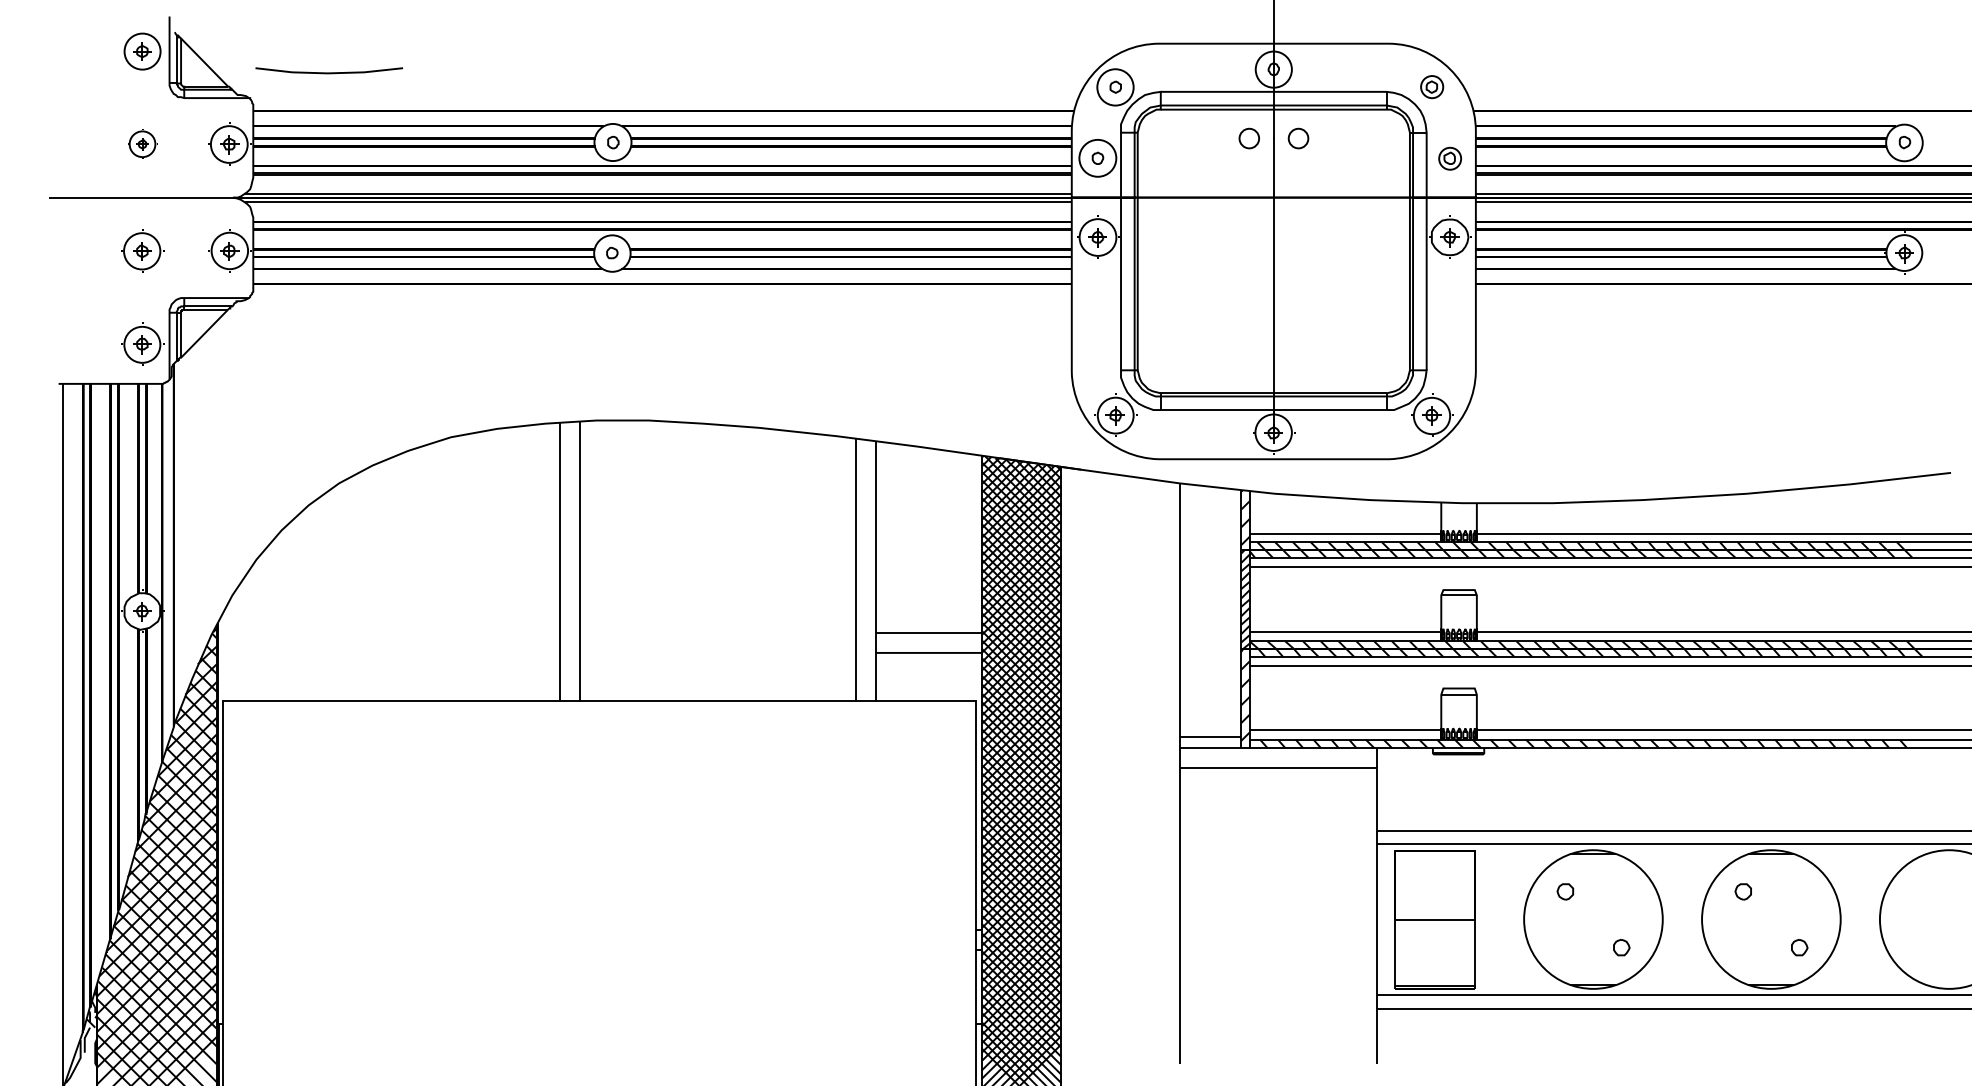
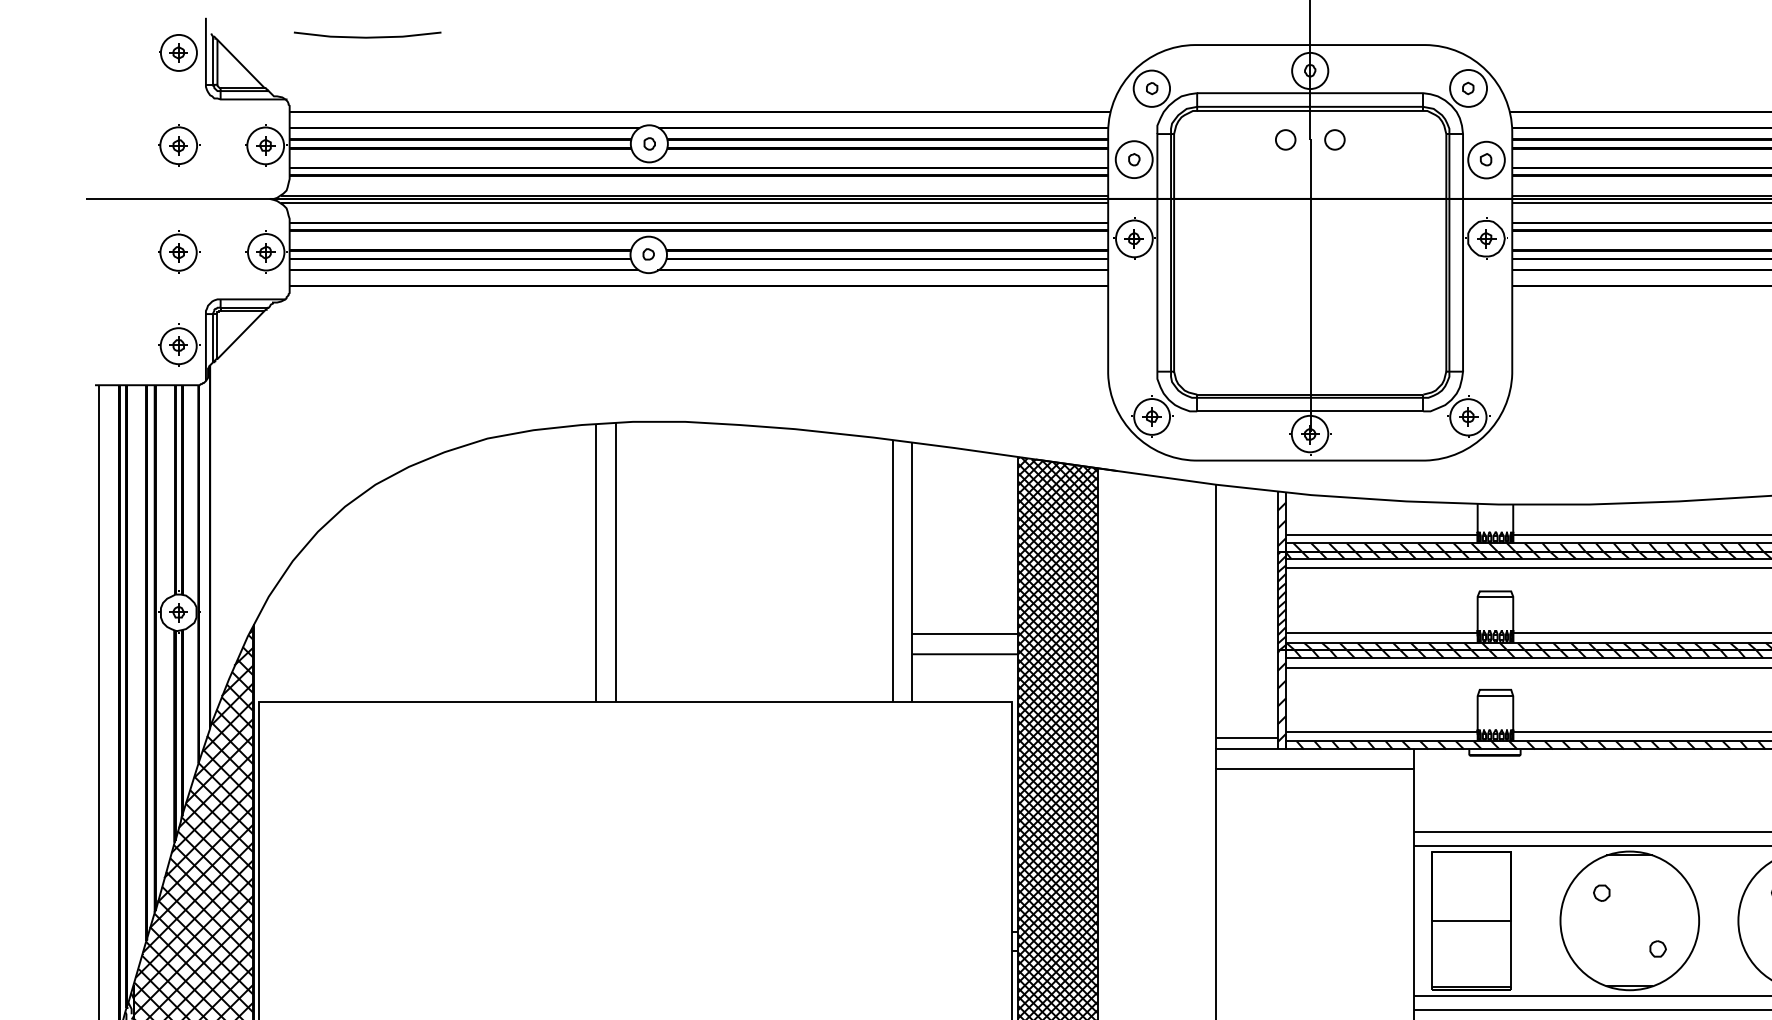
line: (328, 72) -> (366, 36), moved
circle: (1431, 86) -> (1467, 87), size x1.67
part: (142, 143) -> (178, 144), size x1.43
circle: (1449, 158) -> (1485, 159), size x1.67

